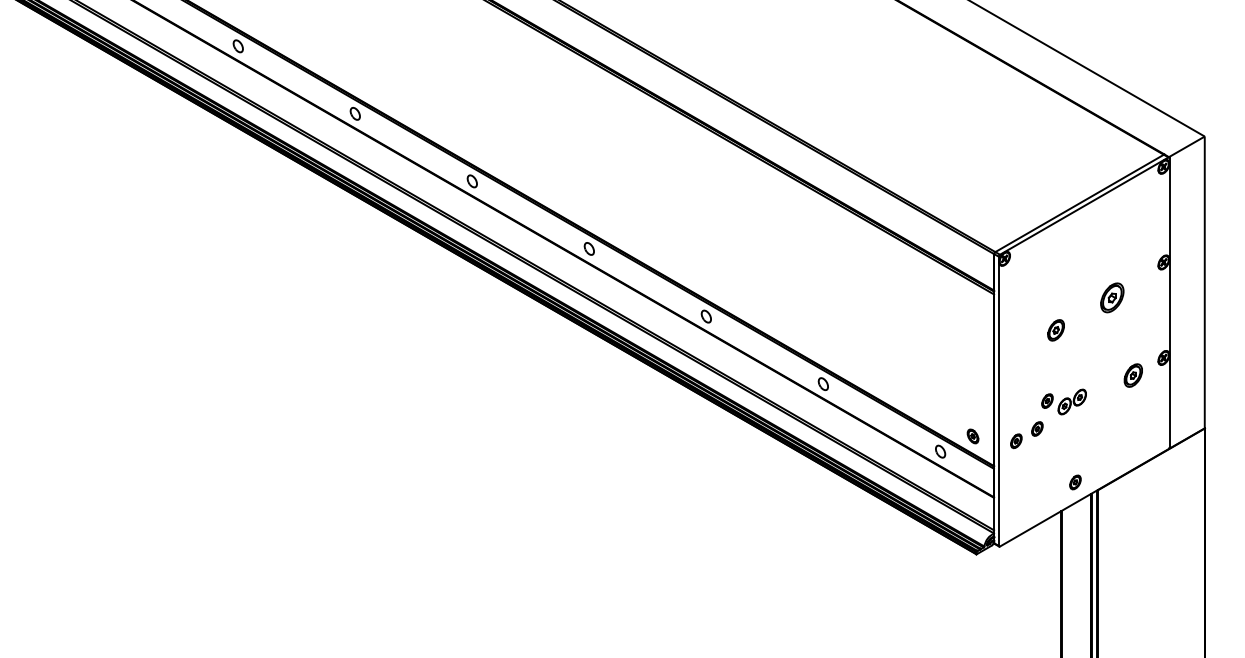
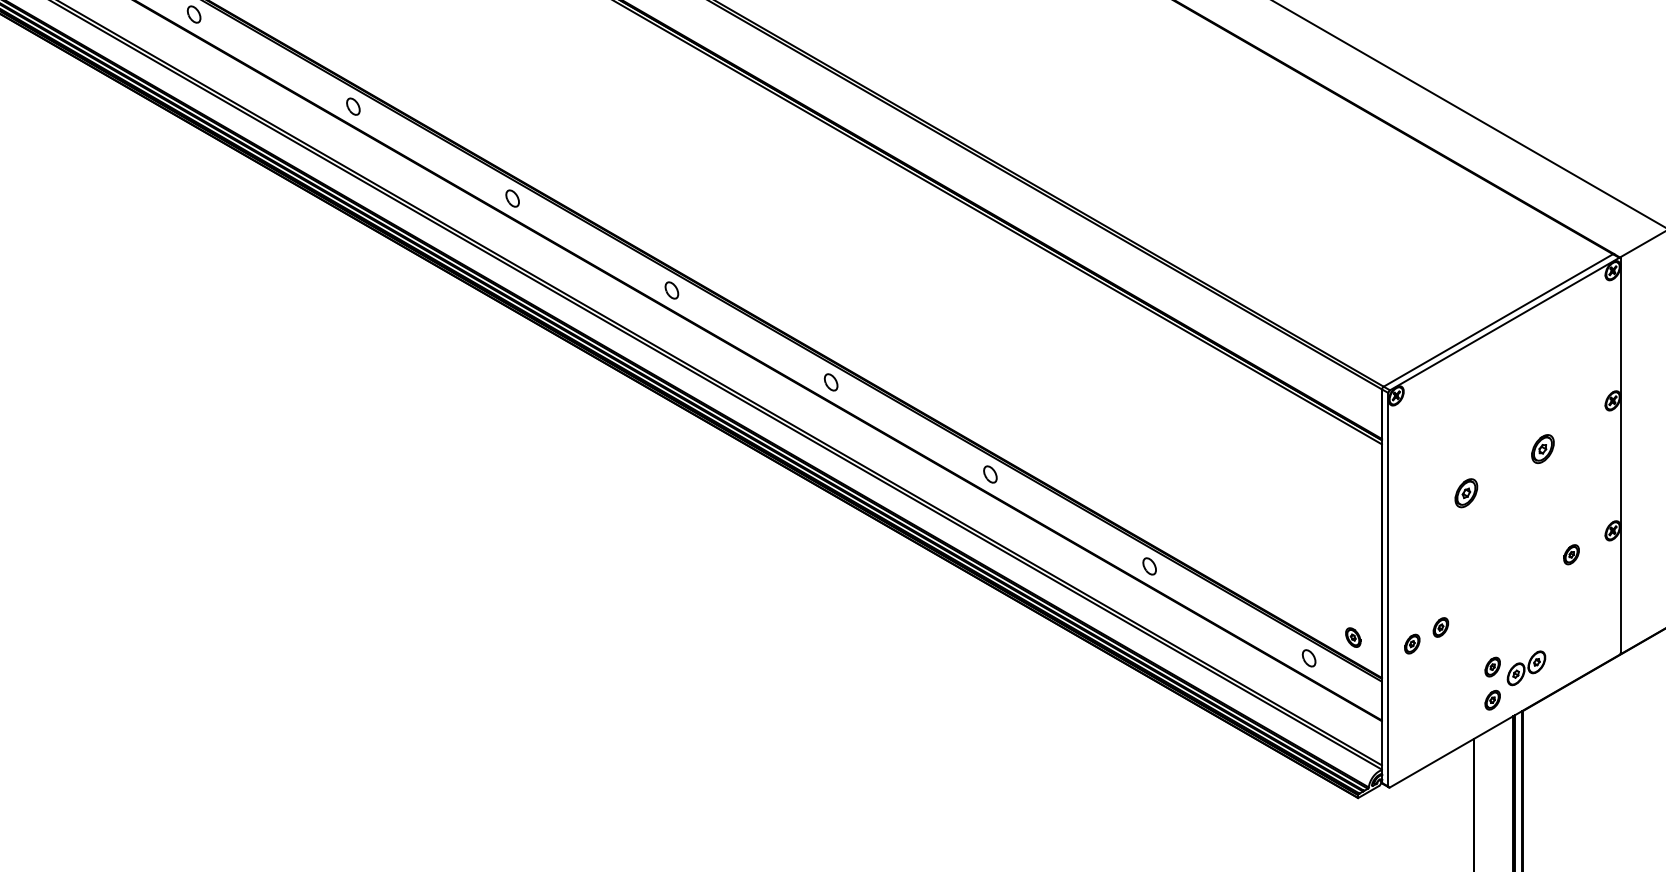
part: (1112, 297) -> (1543, 448), size x0.71
part: (1133, 375) -> (1571, 554), size x0.62
part: (1063, 401) -> (1514, 667), moved

